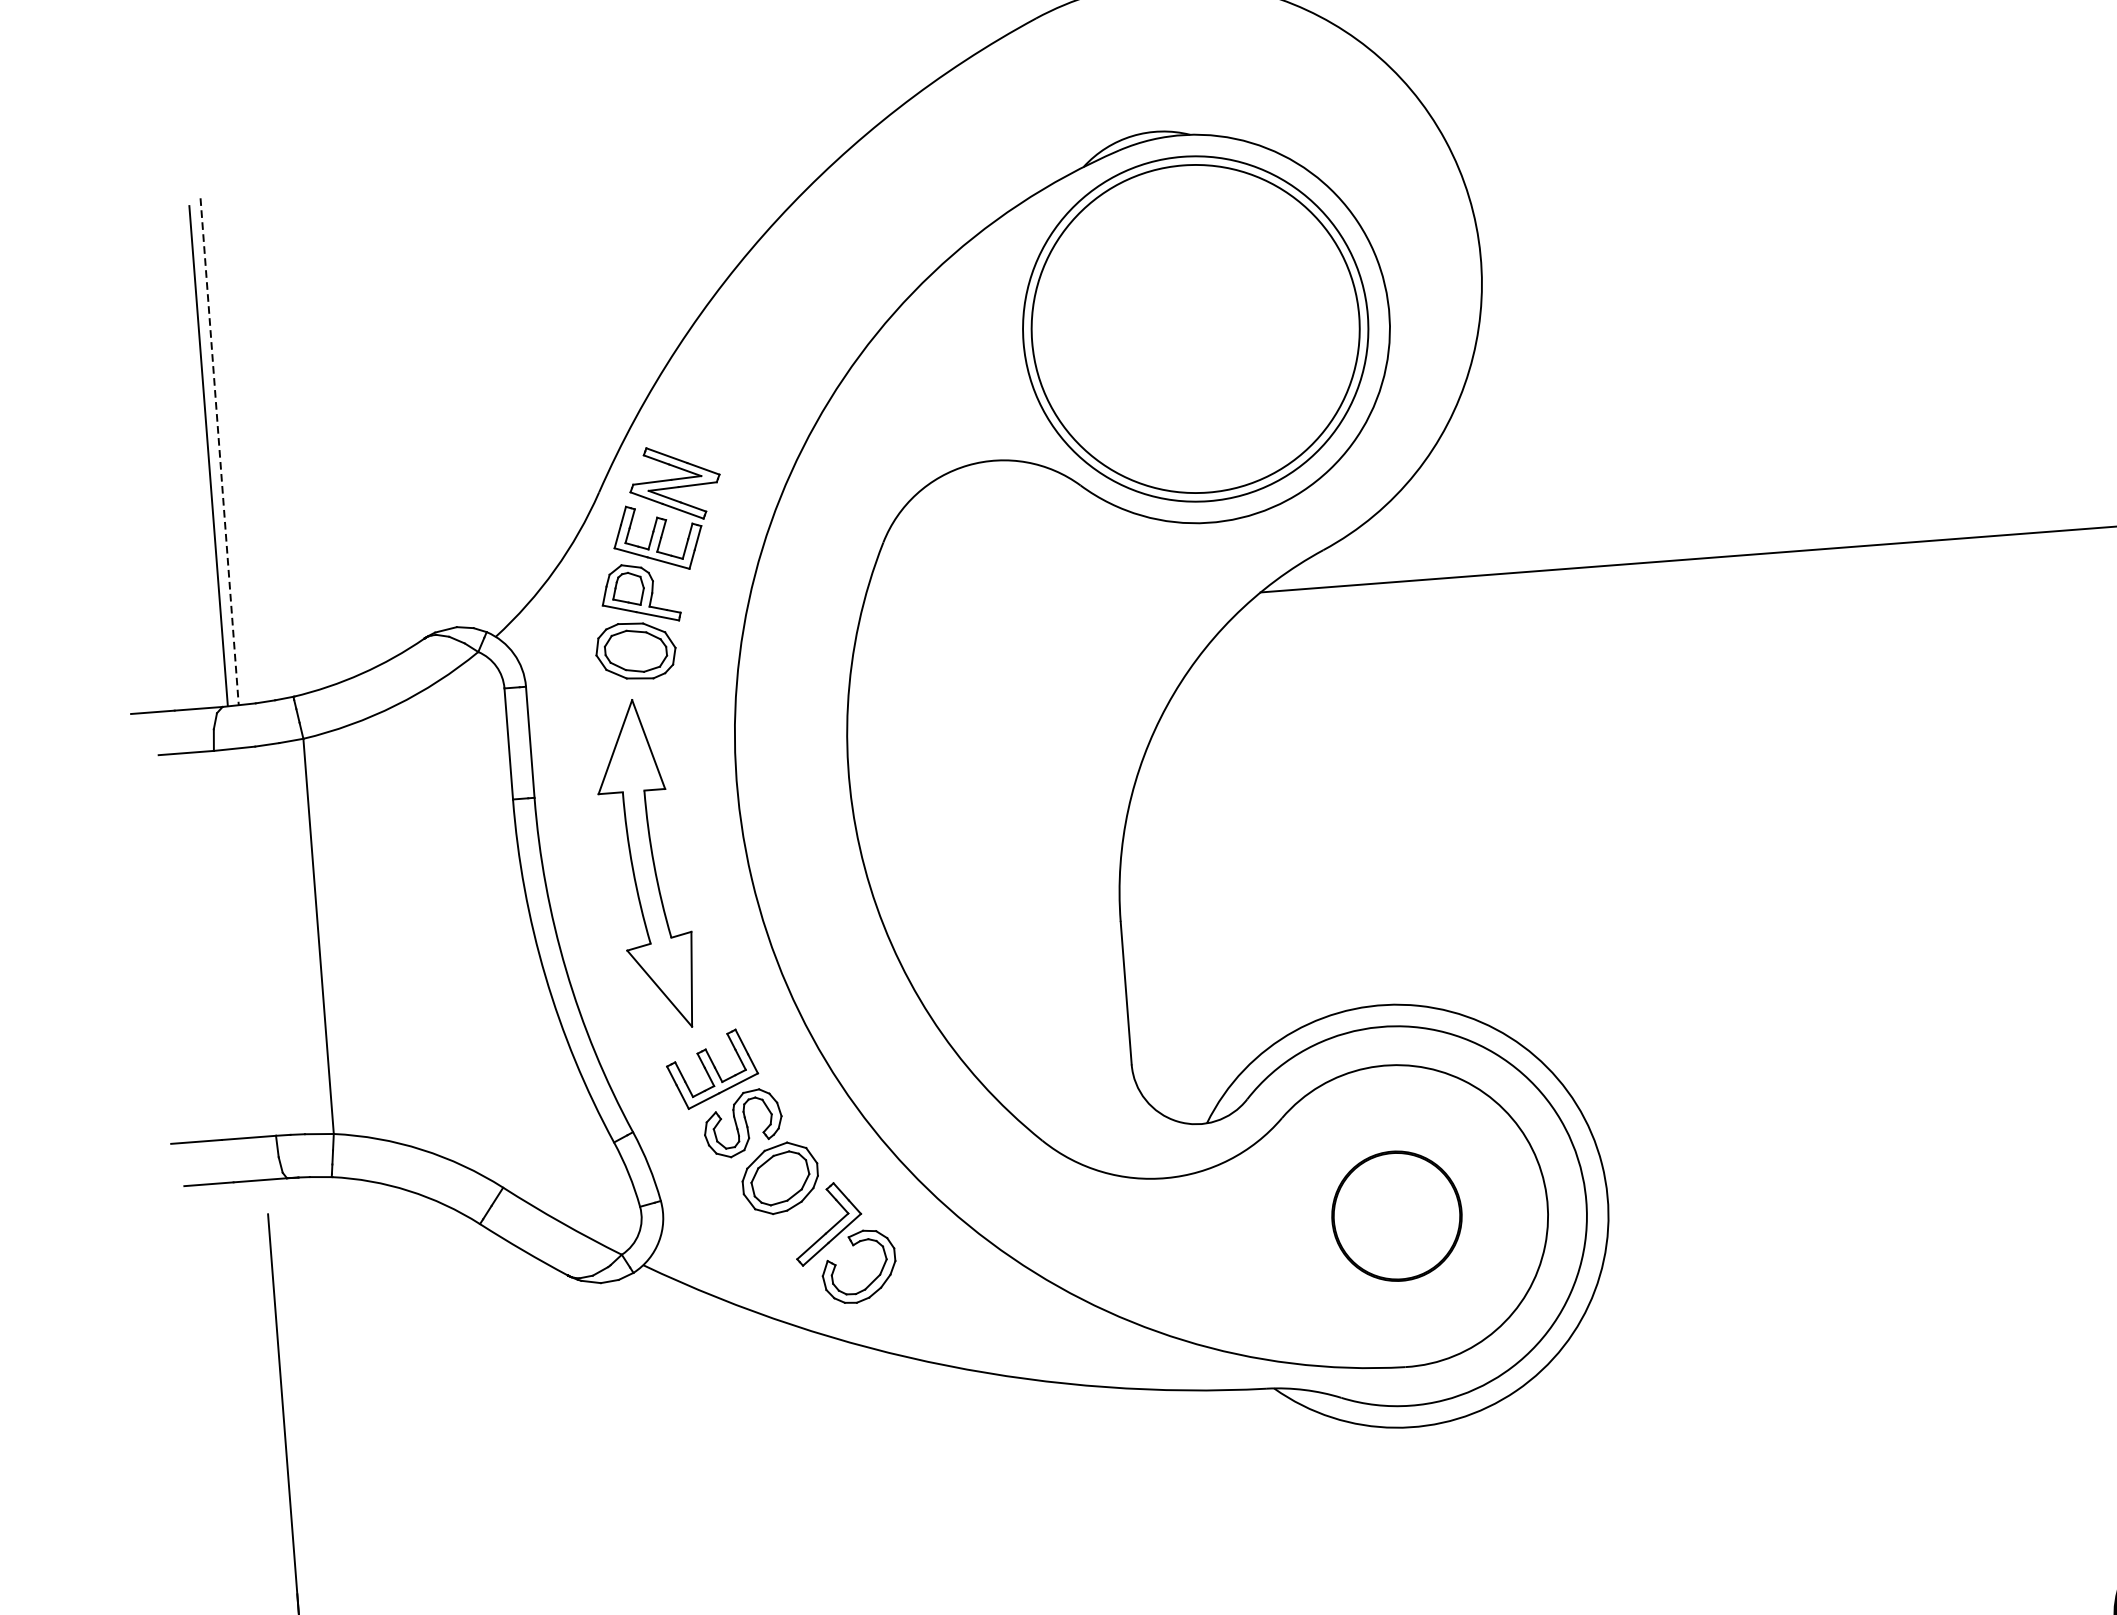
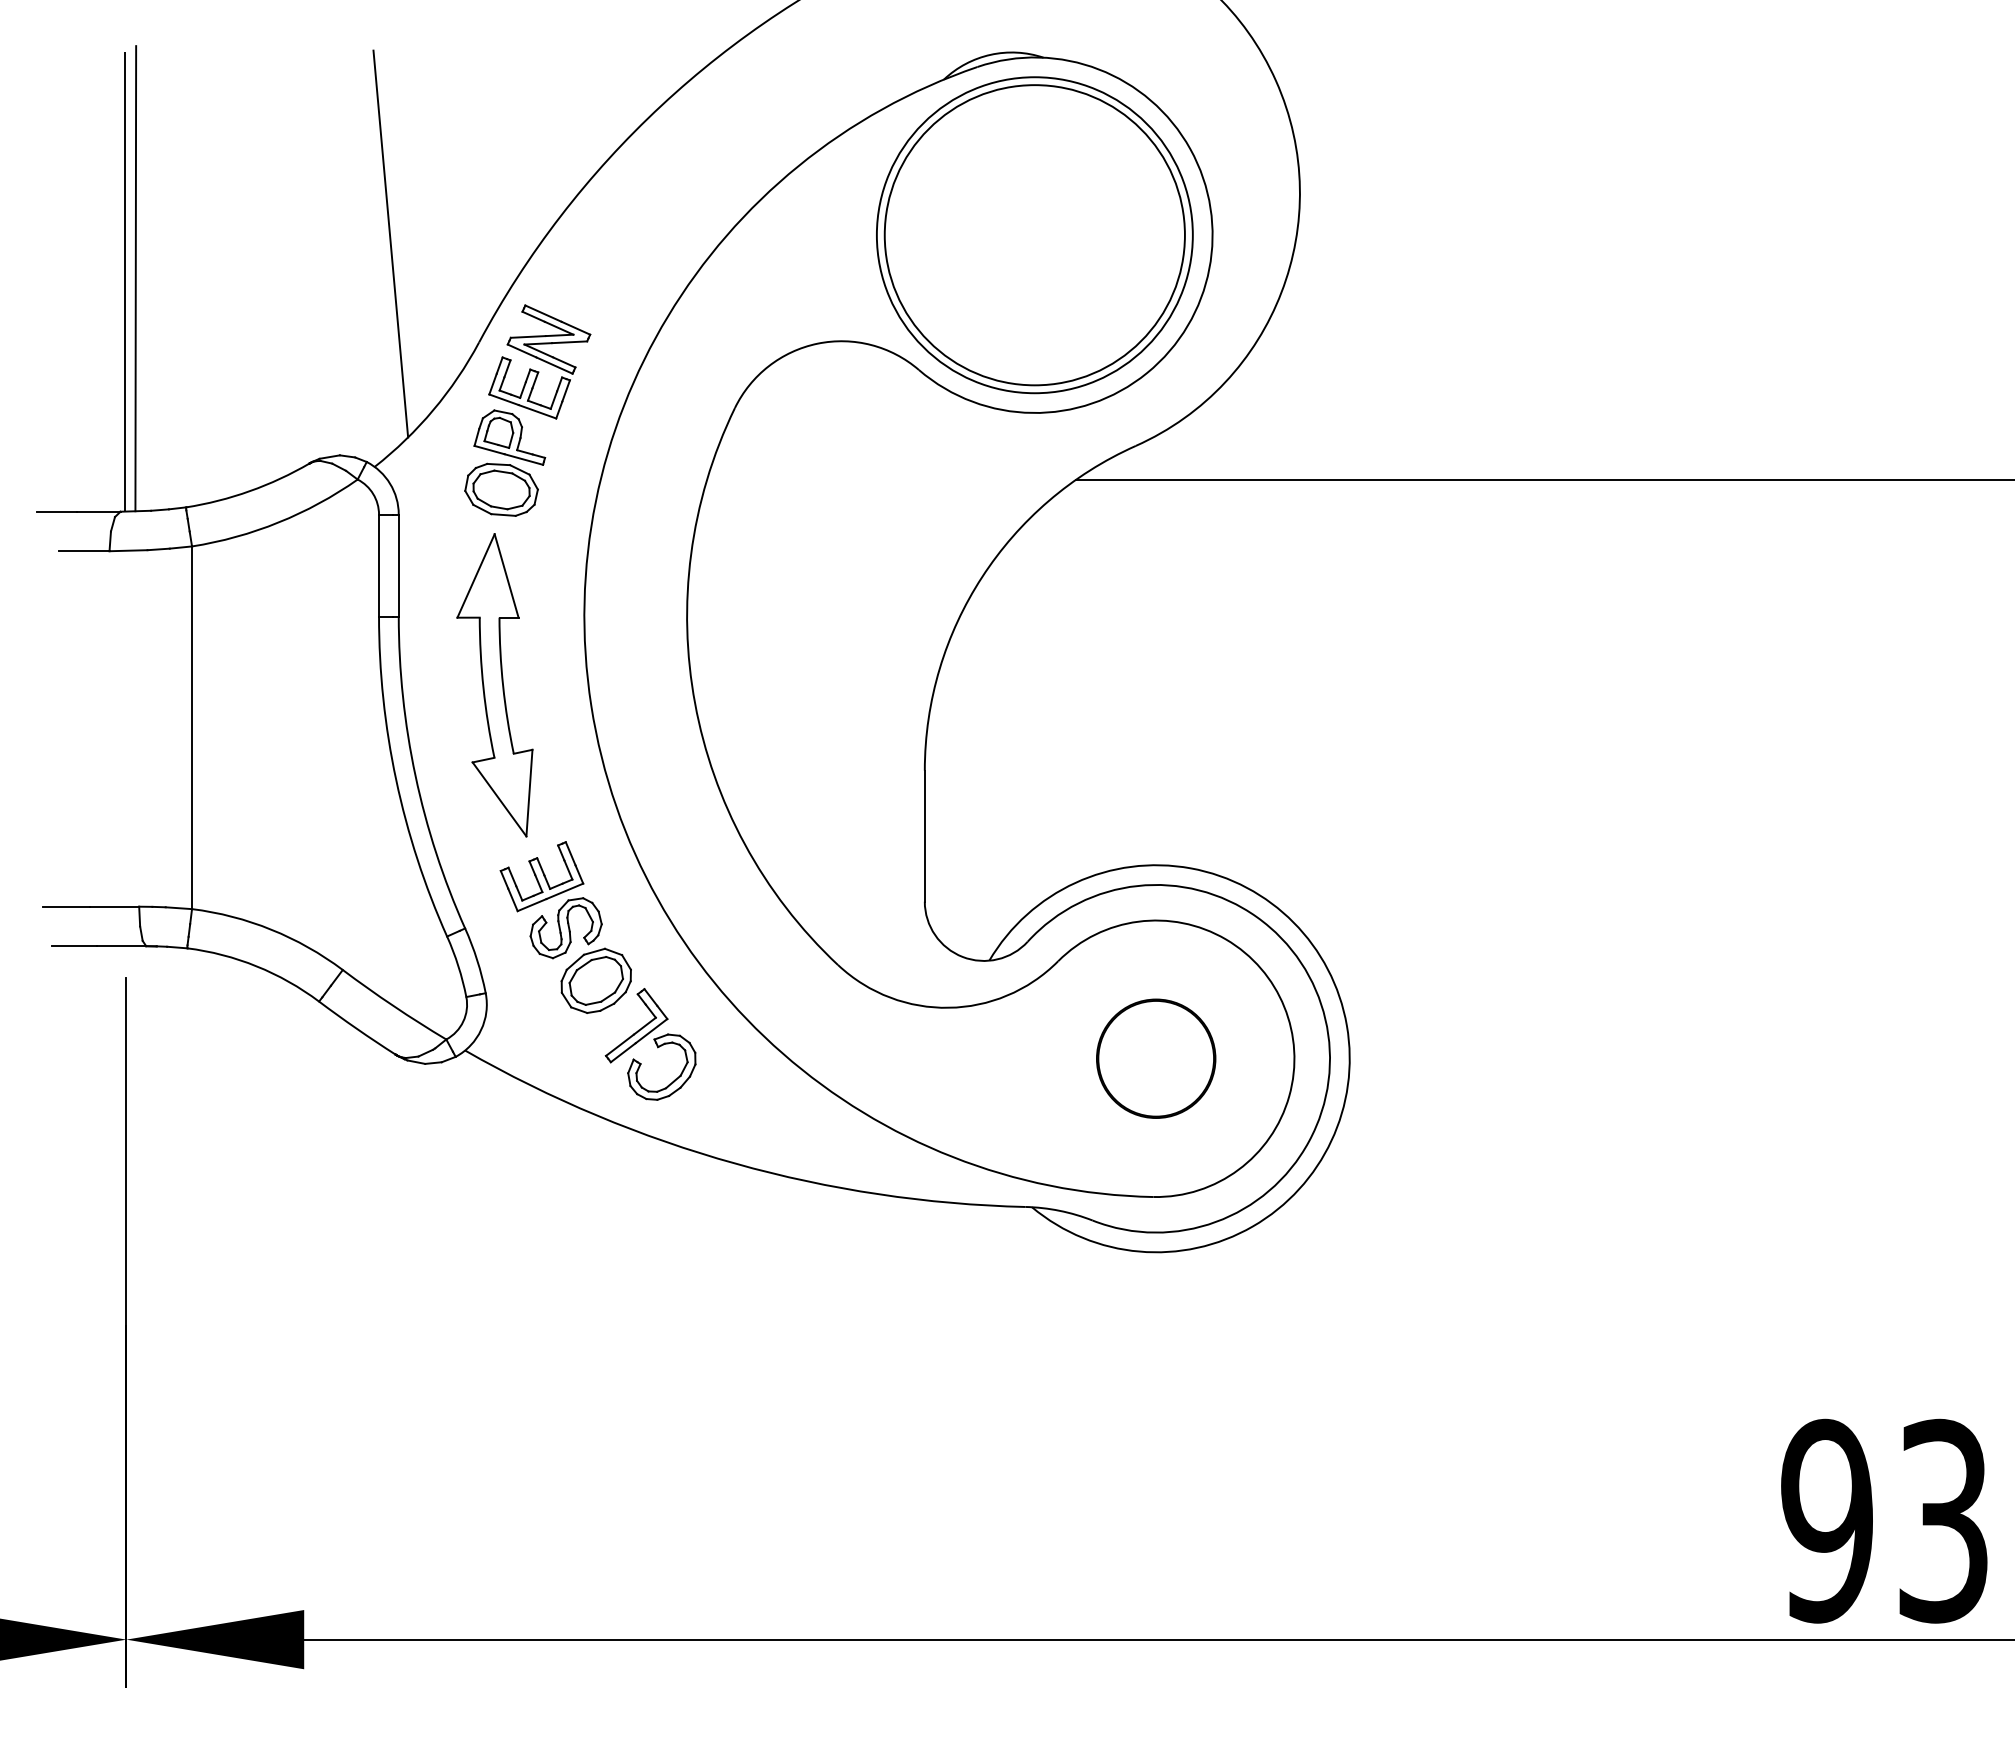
line: (494, 392) -> (390, 243), added
line: (219, 451) -> (135, 278), dashed -> solid

